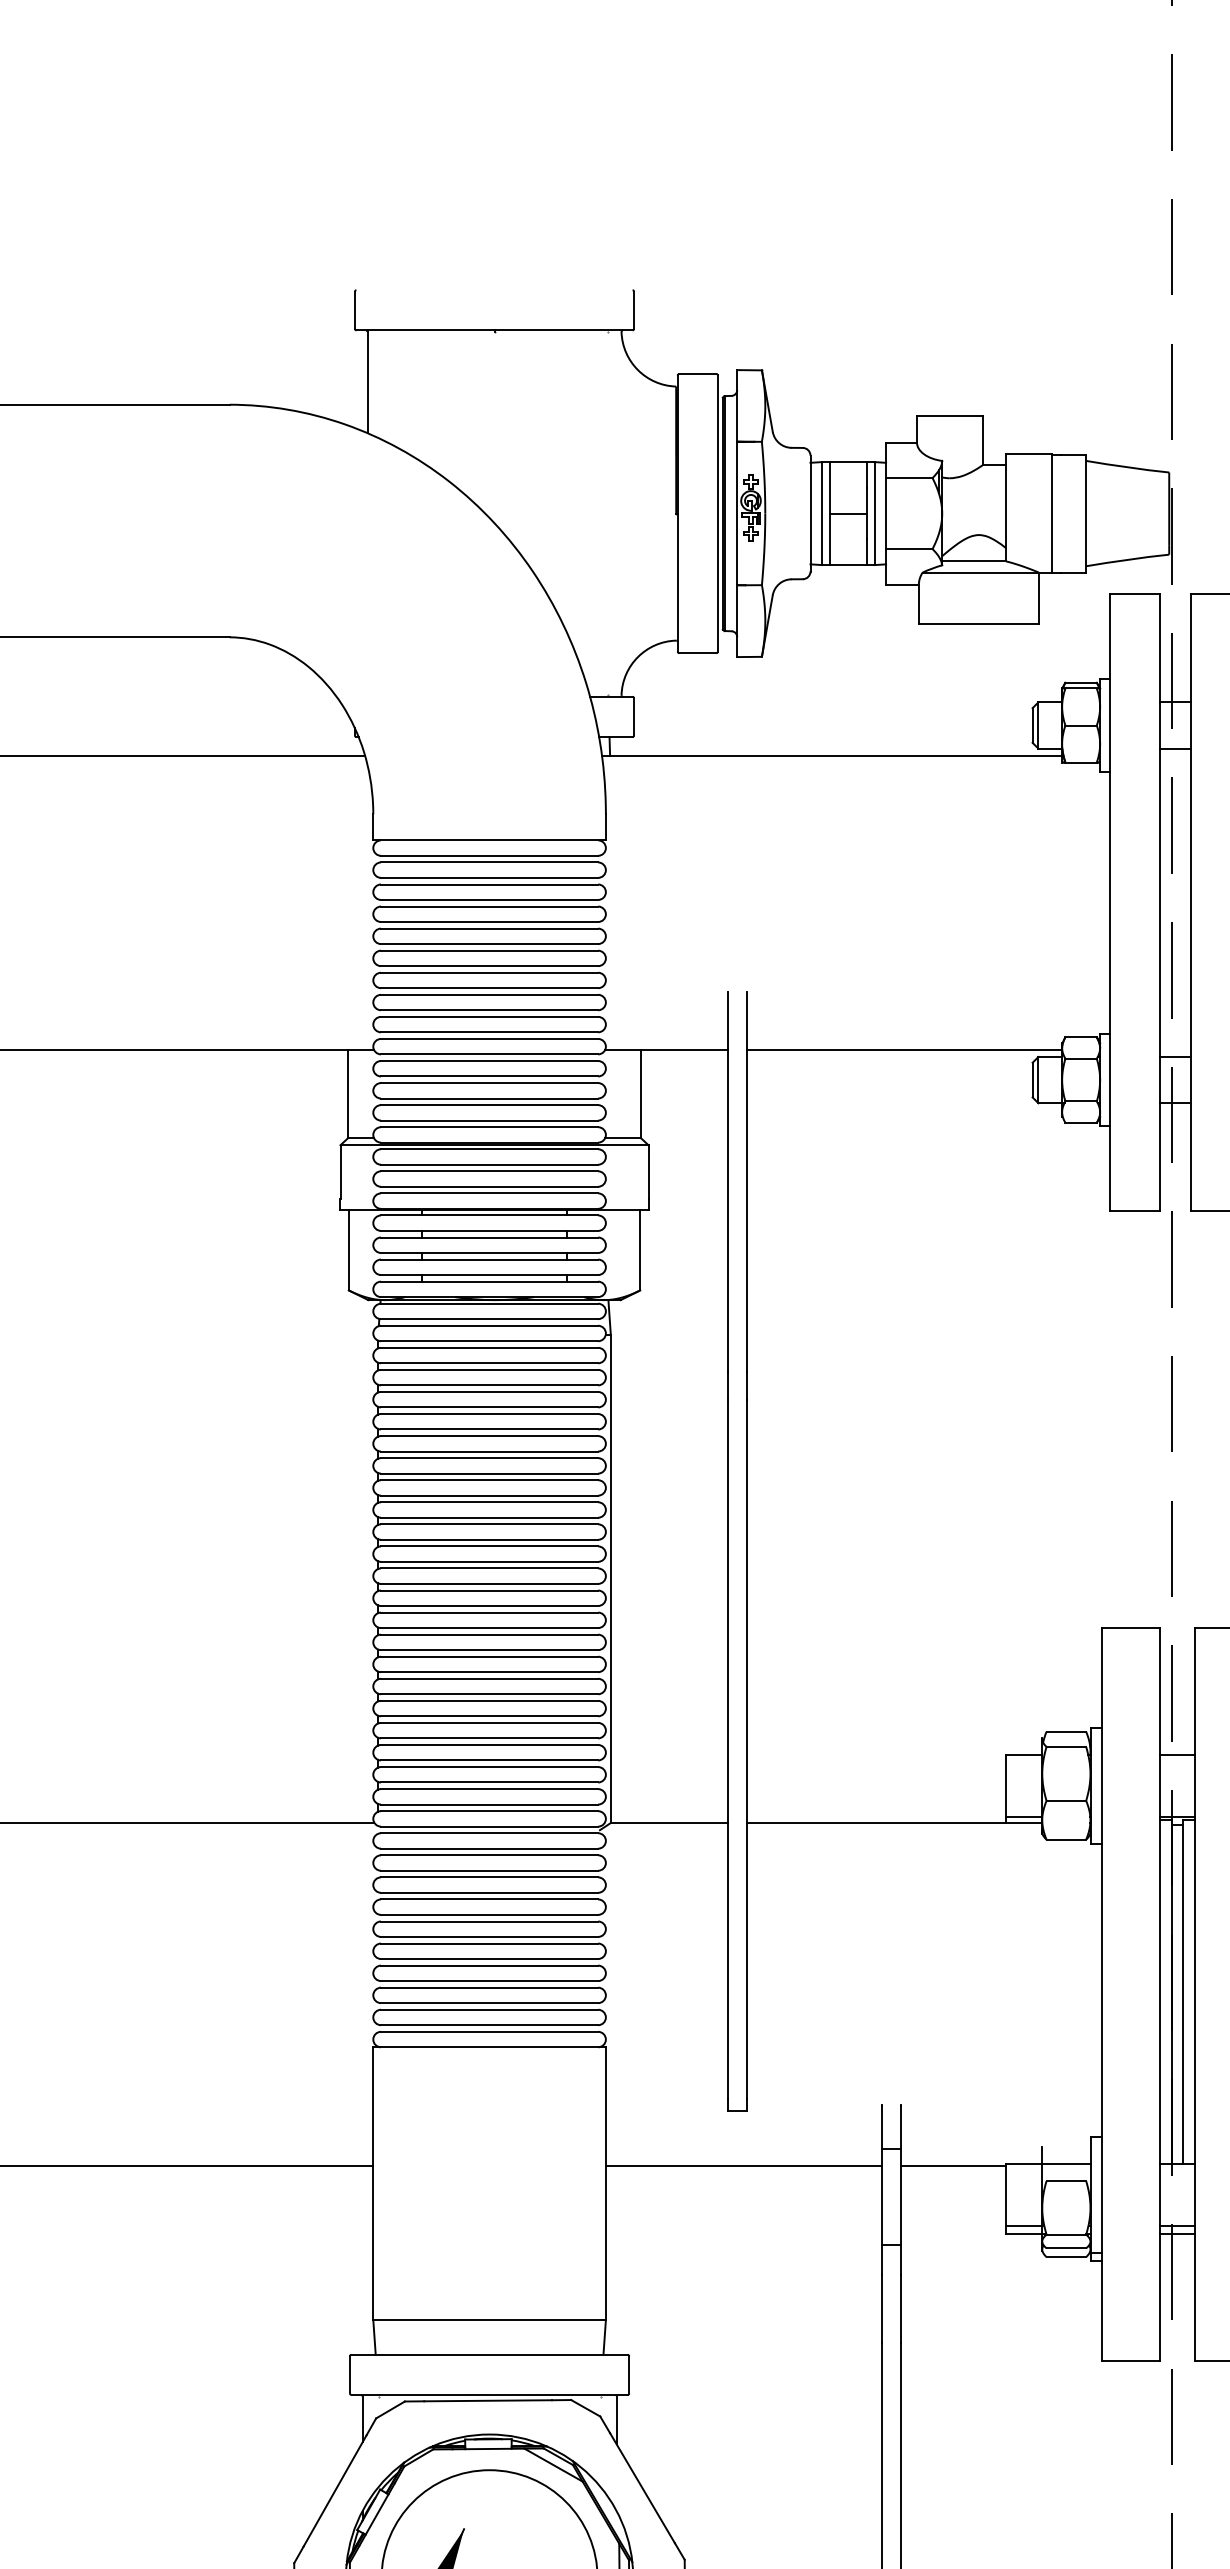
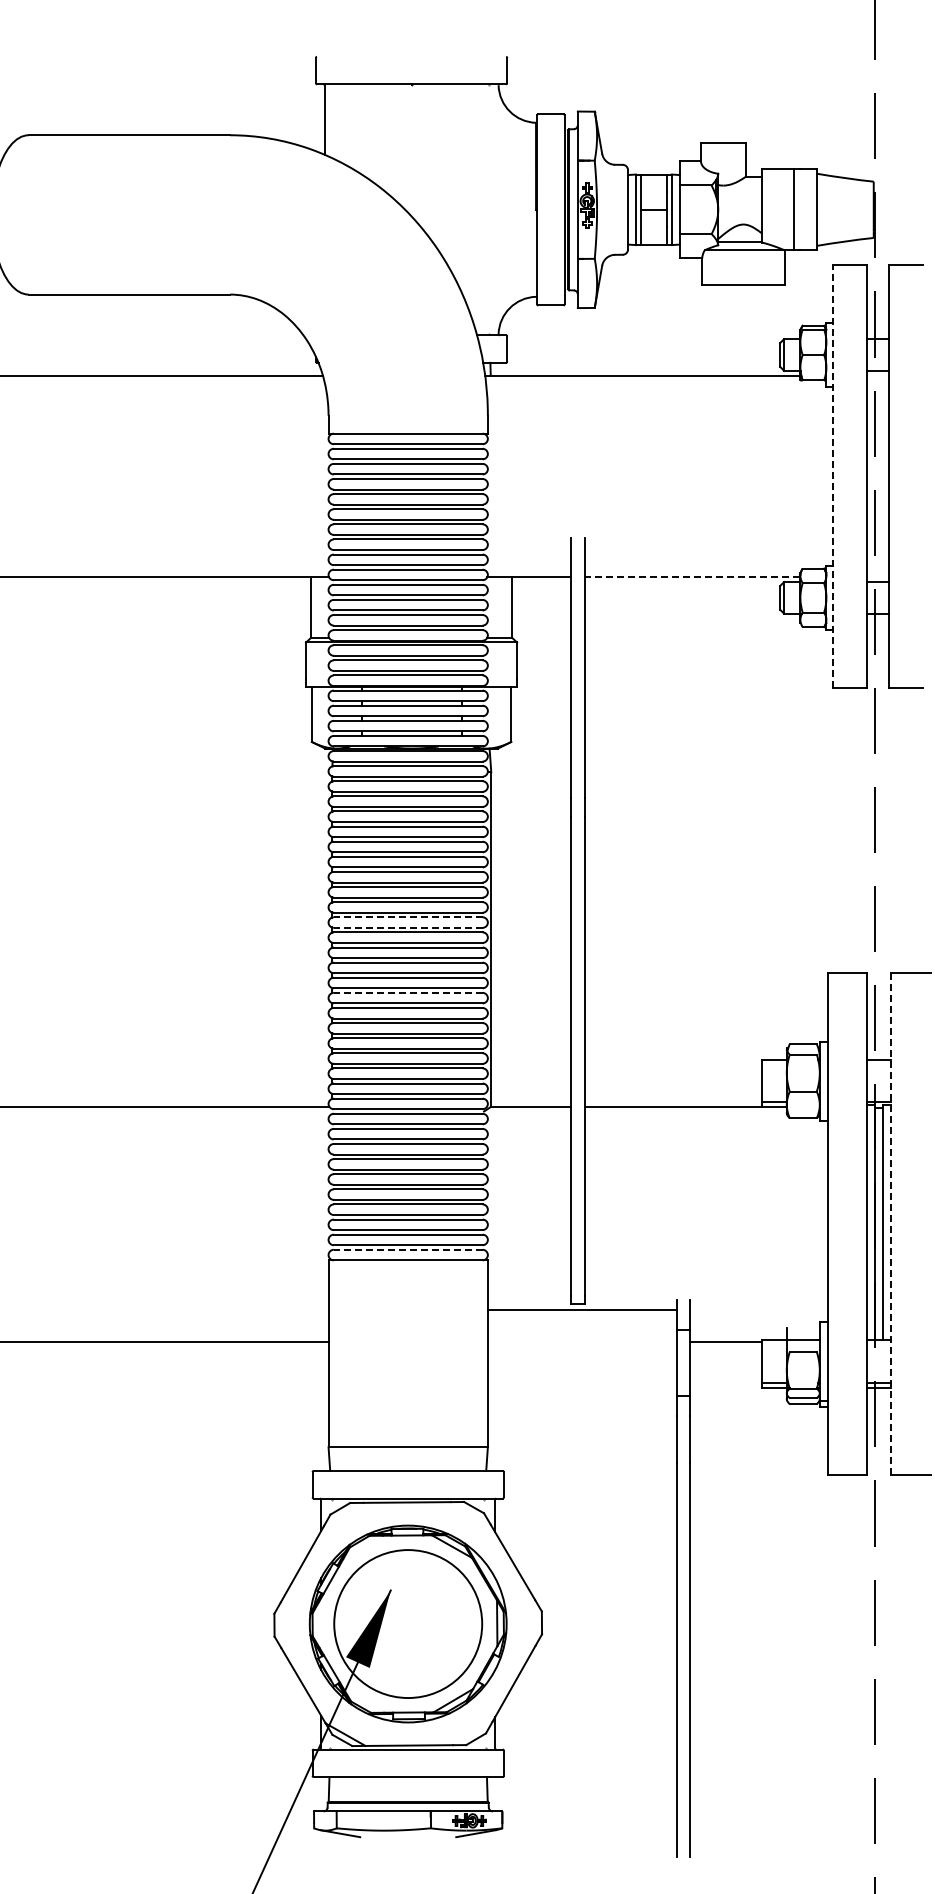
line: (1110, 901) -> (833, 475), solid -> dashed
line: (904, 1048) -> (692, 576), solid -> dashed
line: (488, 1546) -> (407, 917), solid -> dashed
line: (488, 1561) -> (407, 927), solid -> dashed
line: (488, 1656) -> (407, 992), solid -> dashed
line: (1195, 1994) -> (891, 1224), solid -> dashed
line: (488, 2031) -> (407, 1249), solid -> dashed
line: (744, 2165) -> (582, 1309), moved

